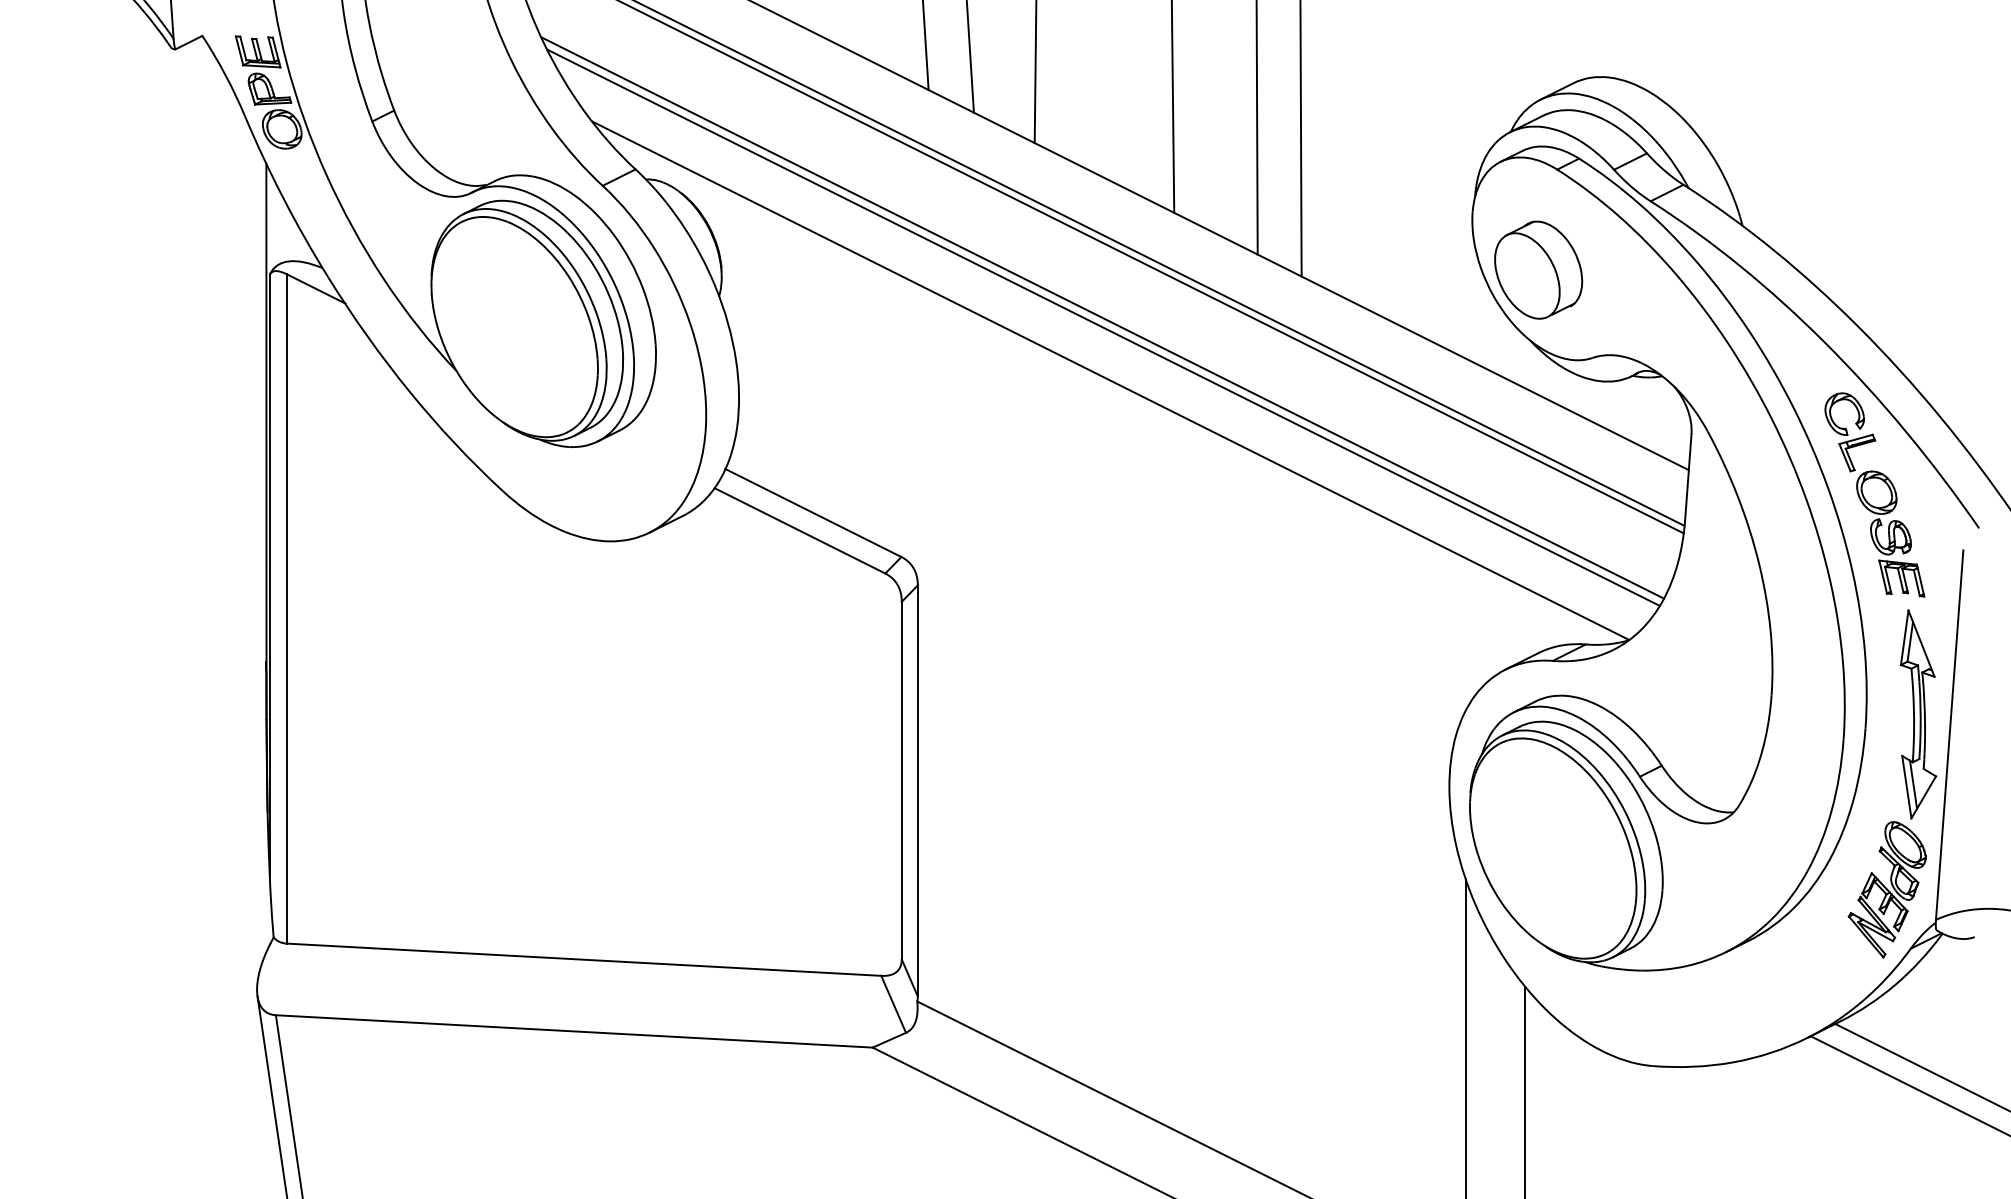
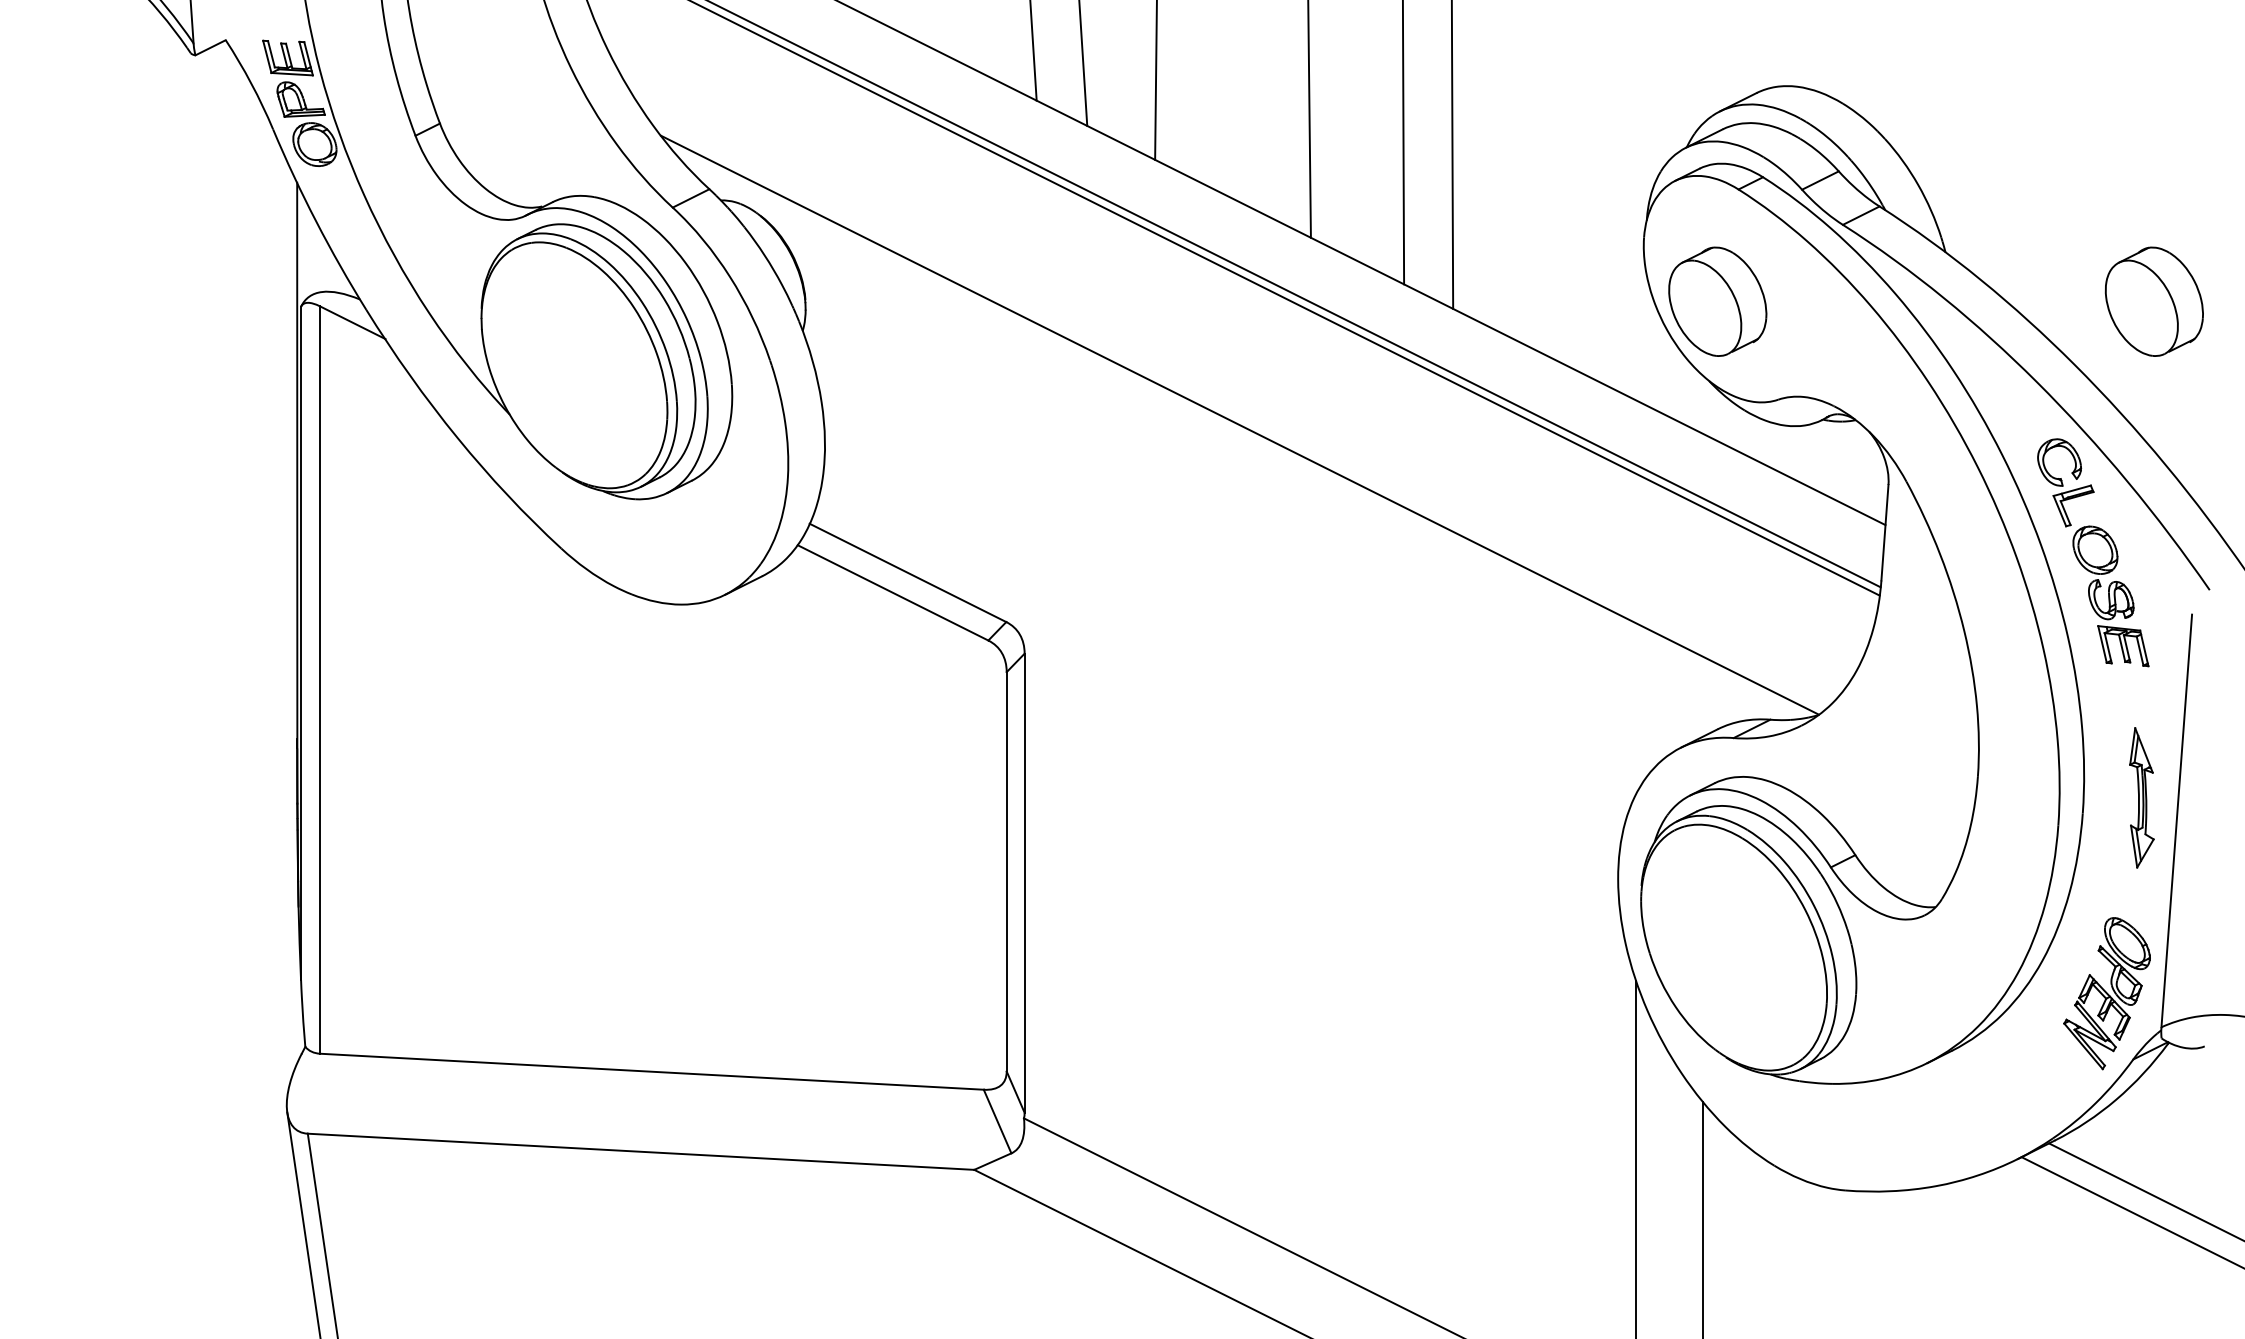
part: (1929, 269) -> (2154, 301), added
line: (1102, 317) -> (1230, 354), removed
line: (1103, 327) -> (1231, 365), removed
part: (1918, 714) -> (2141, 797), size x0.6

